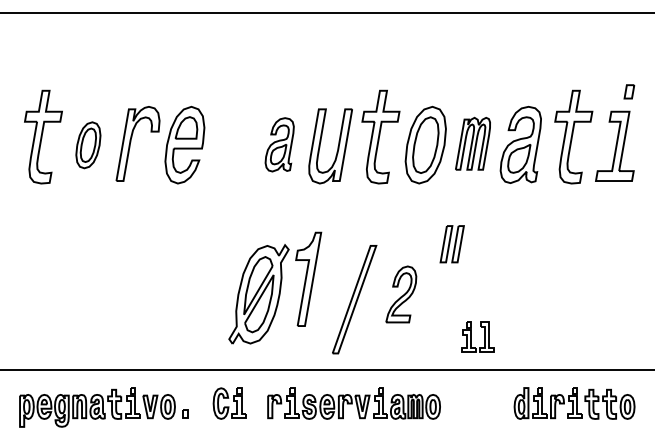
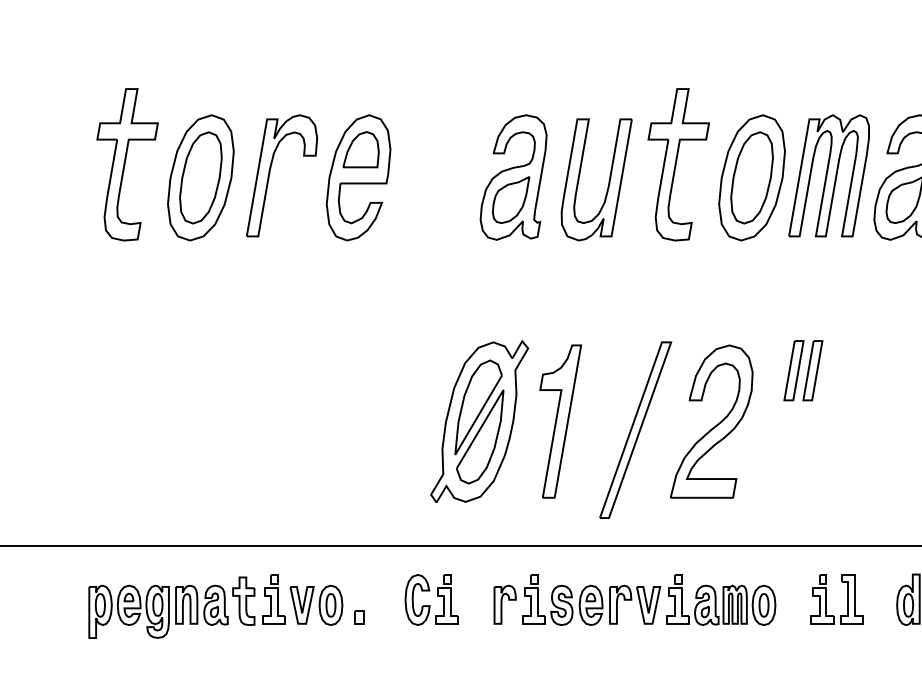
part: (472, 143) -> (828, 175), size x1.43
part: (279, 144) -> (513, 176), size x1.43
part: (88, 145) -> (201, 178), size x1.67
part: (451, 244) -> (802, 371), moved
part: (308, 278) -> (560, 420), moved
part: (401, 294) -> (712, 421), size x1.67
part: (477, 336) -> (836, 598), moved

